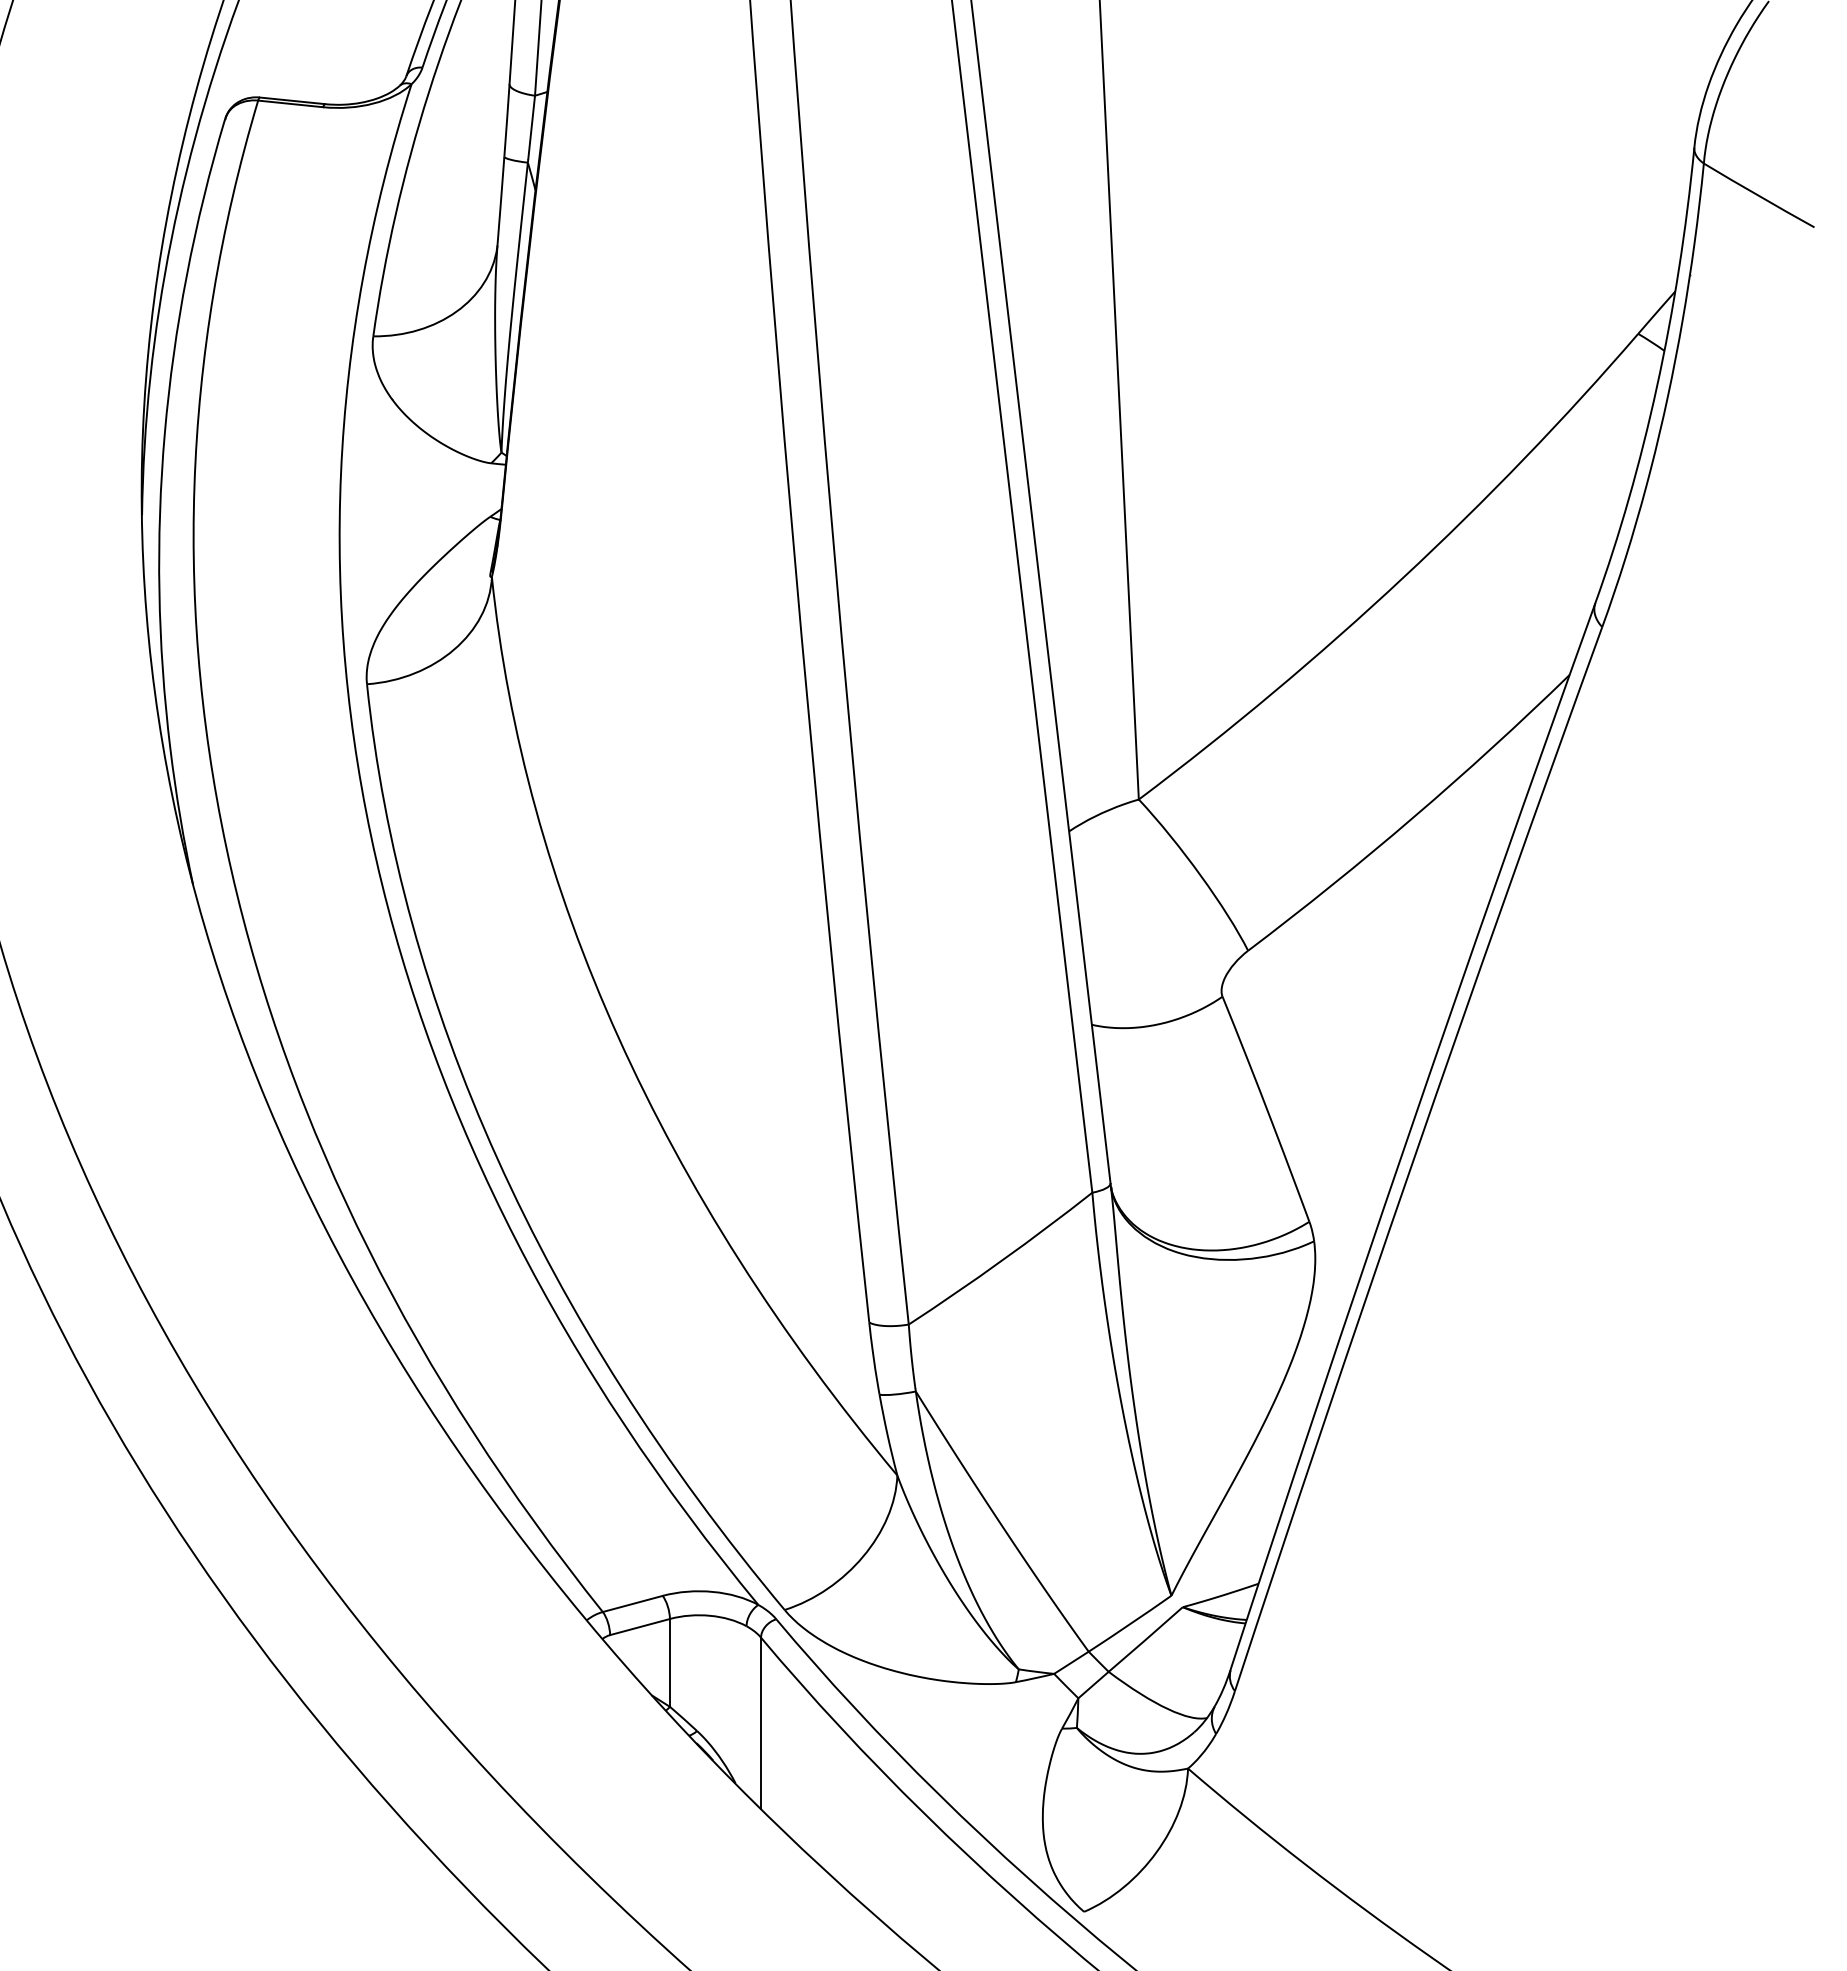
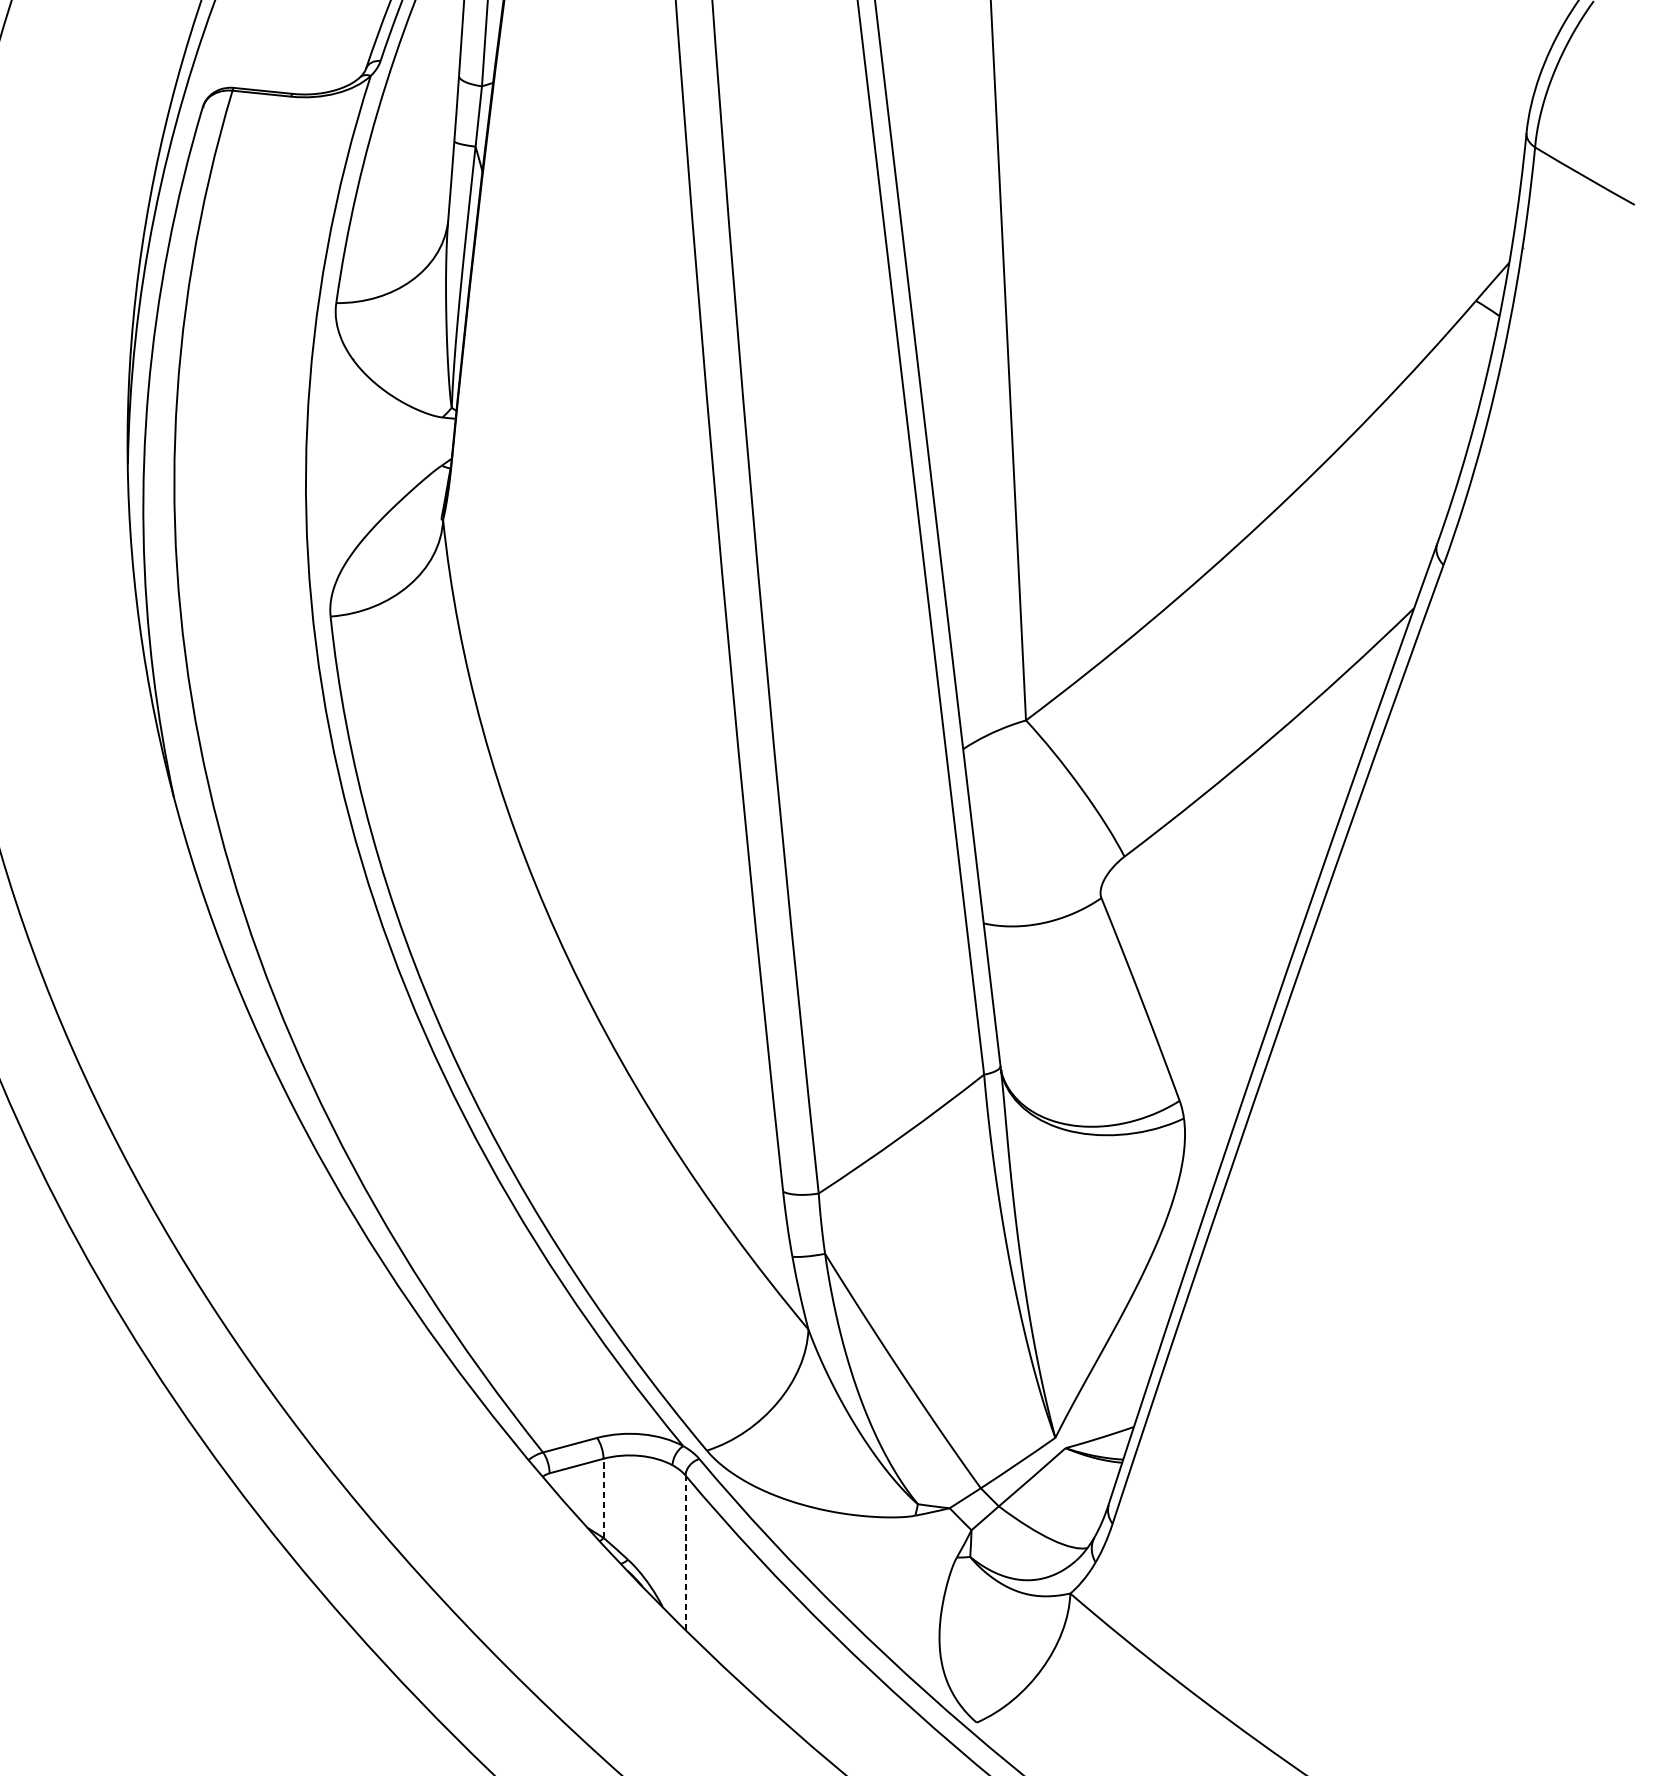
line: (669, 1662) -> (603, 1497), solid -> dashed
line: (761, 1723) -> (686, 1552), solid -> dashed

